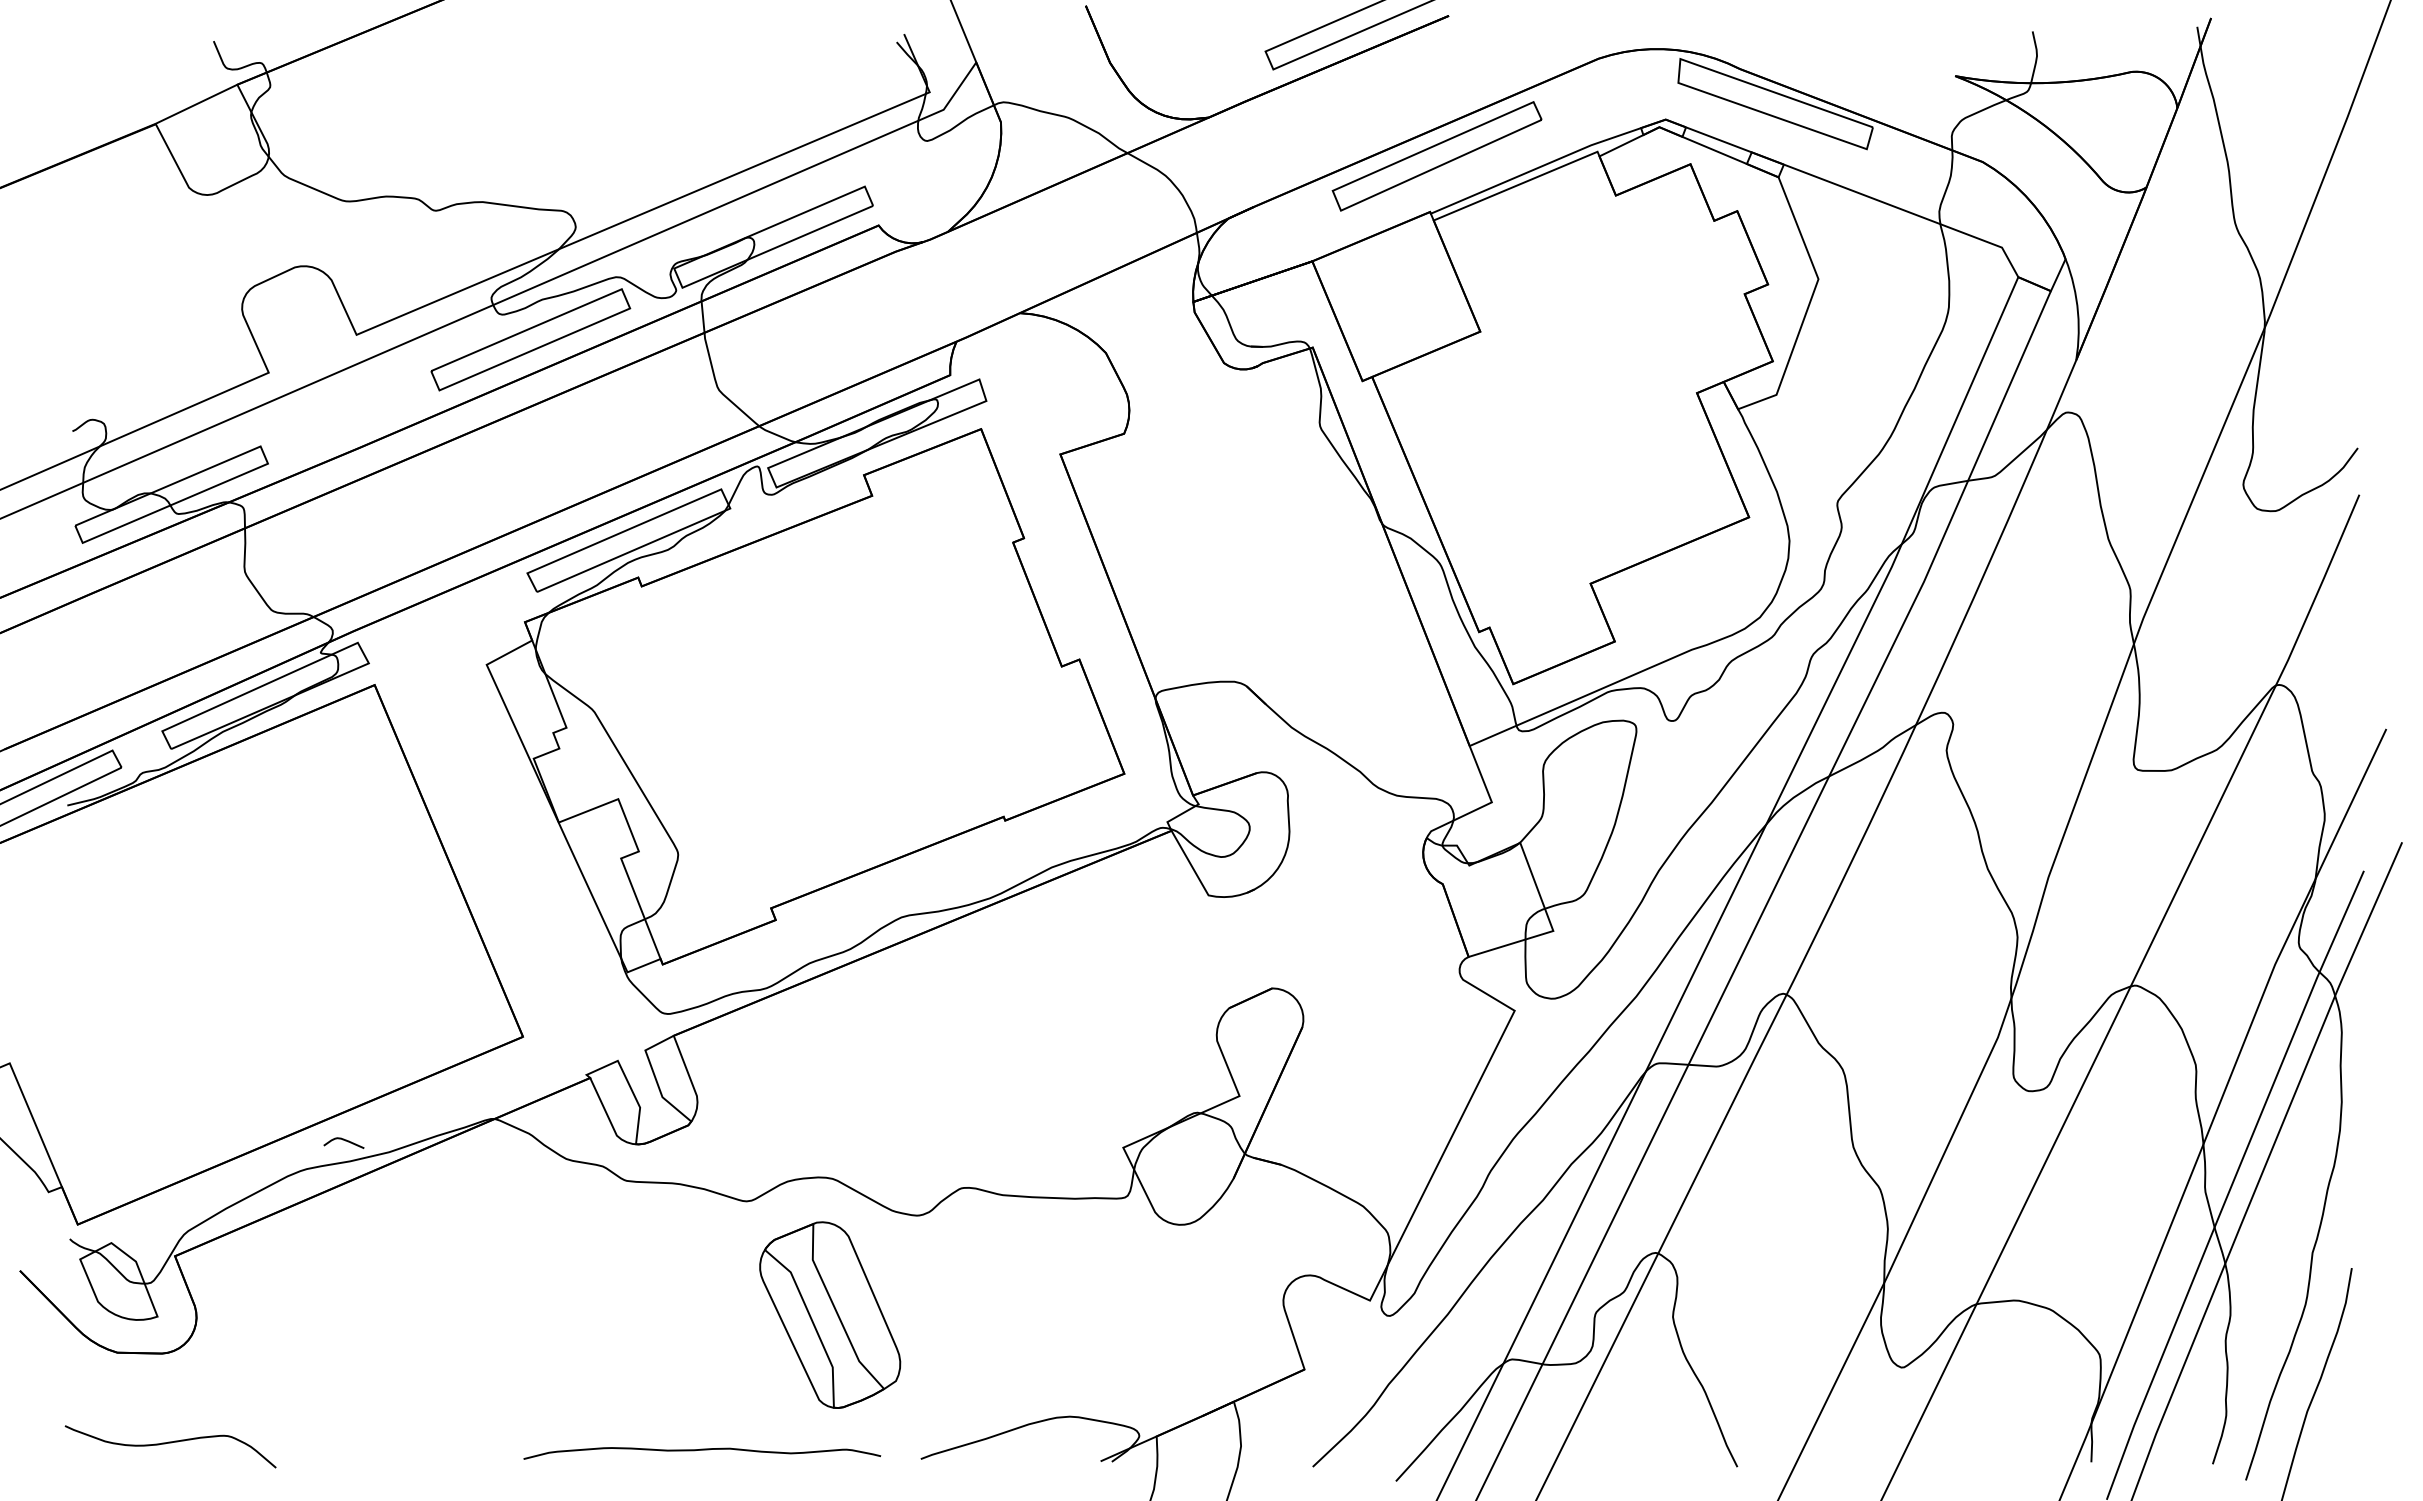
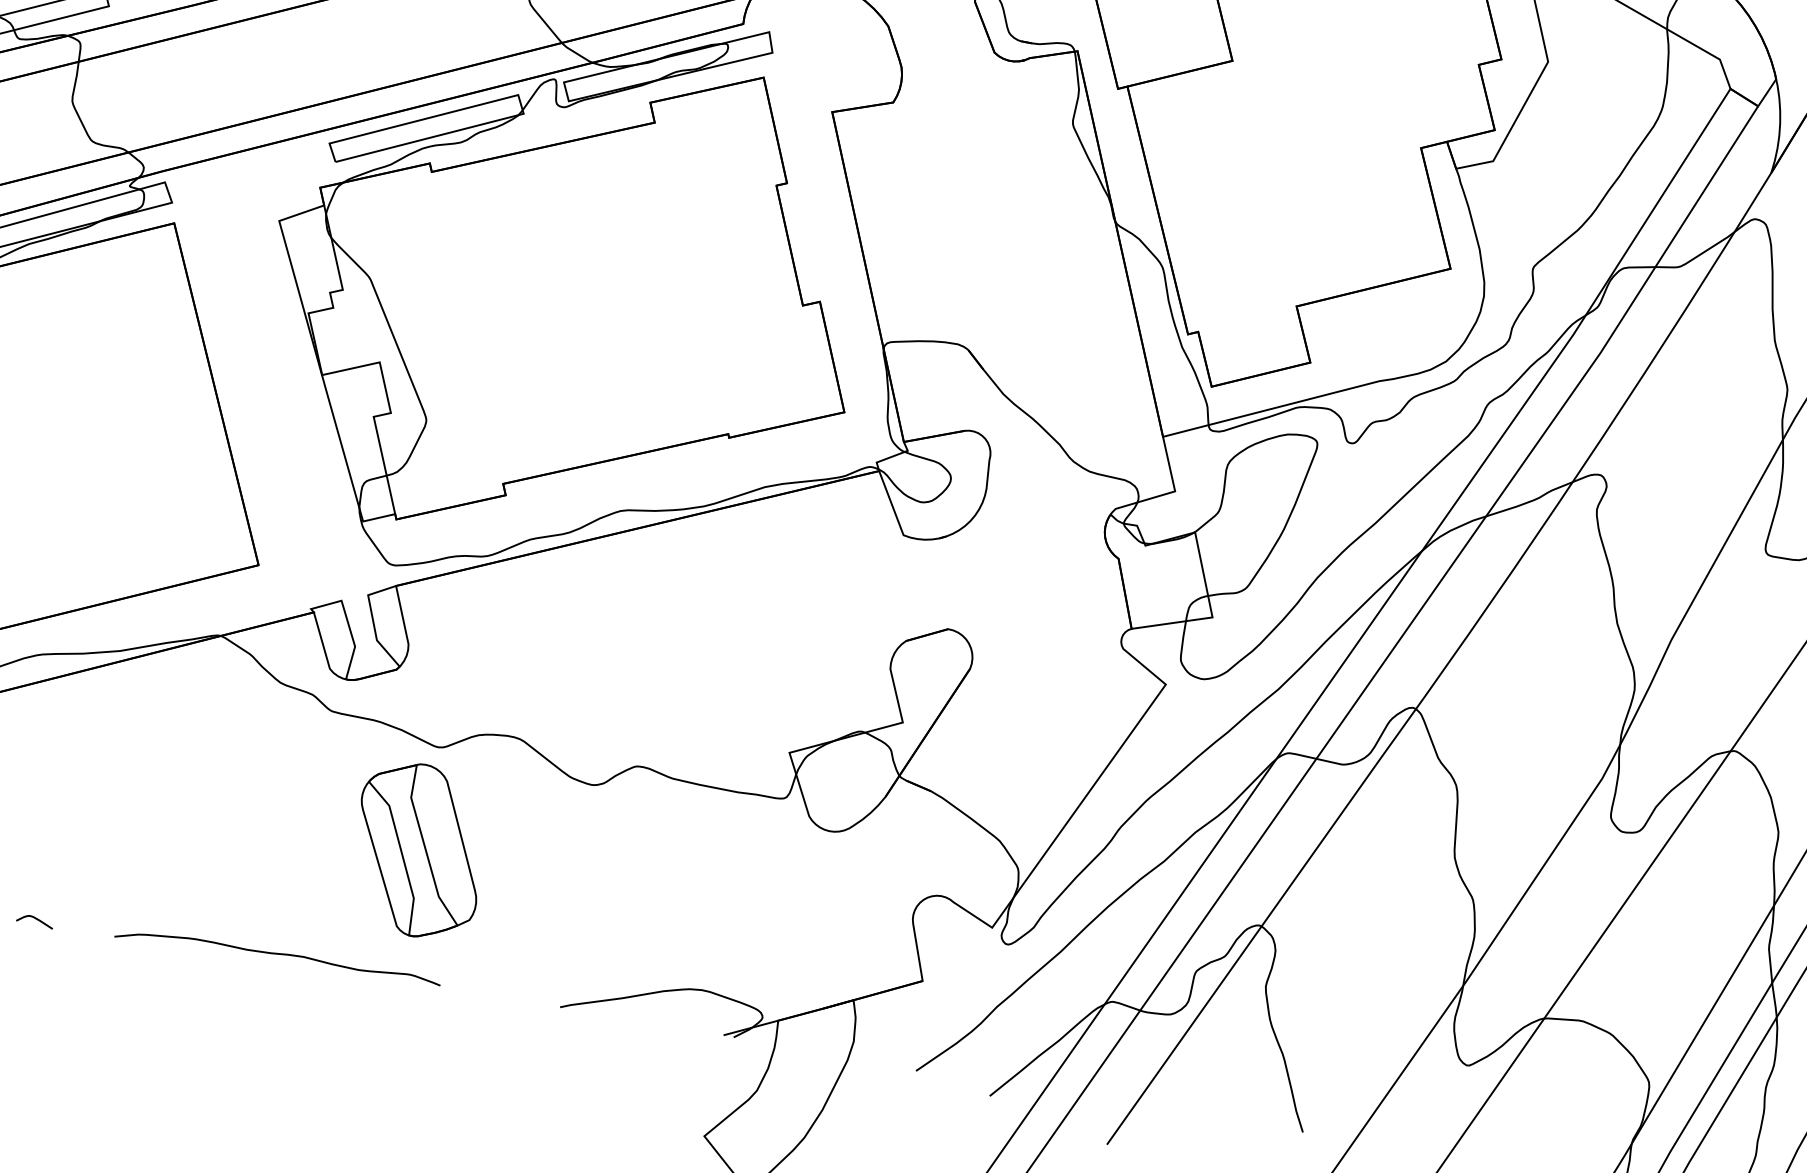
curve: (343, 1140) -> (34, 918), moved
part: (830, 1314) -> (419, 849), moved
curve: (702, 1450) -> (278, 954), moved

